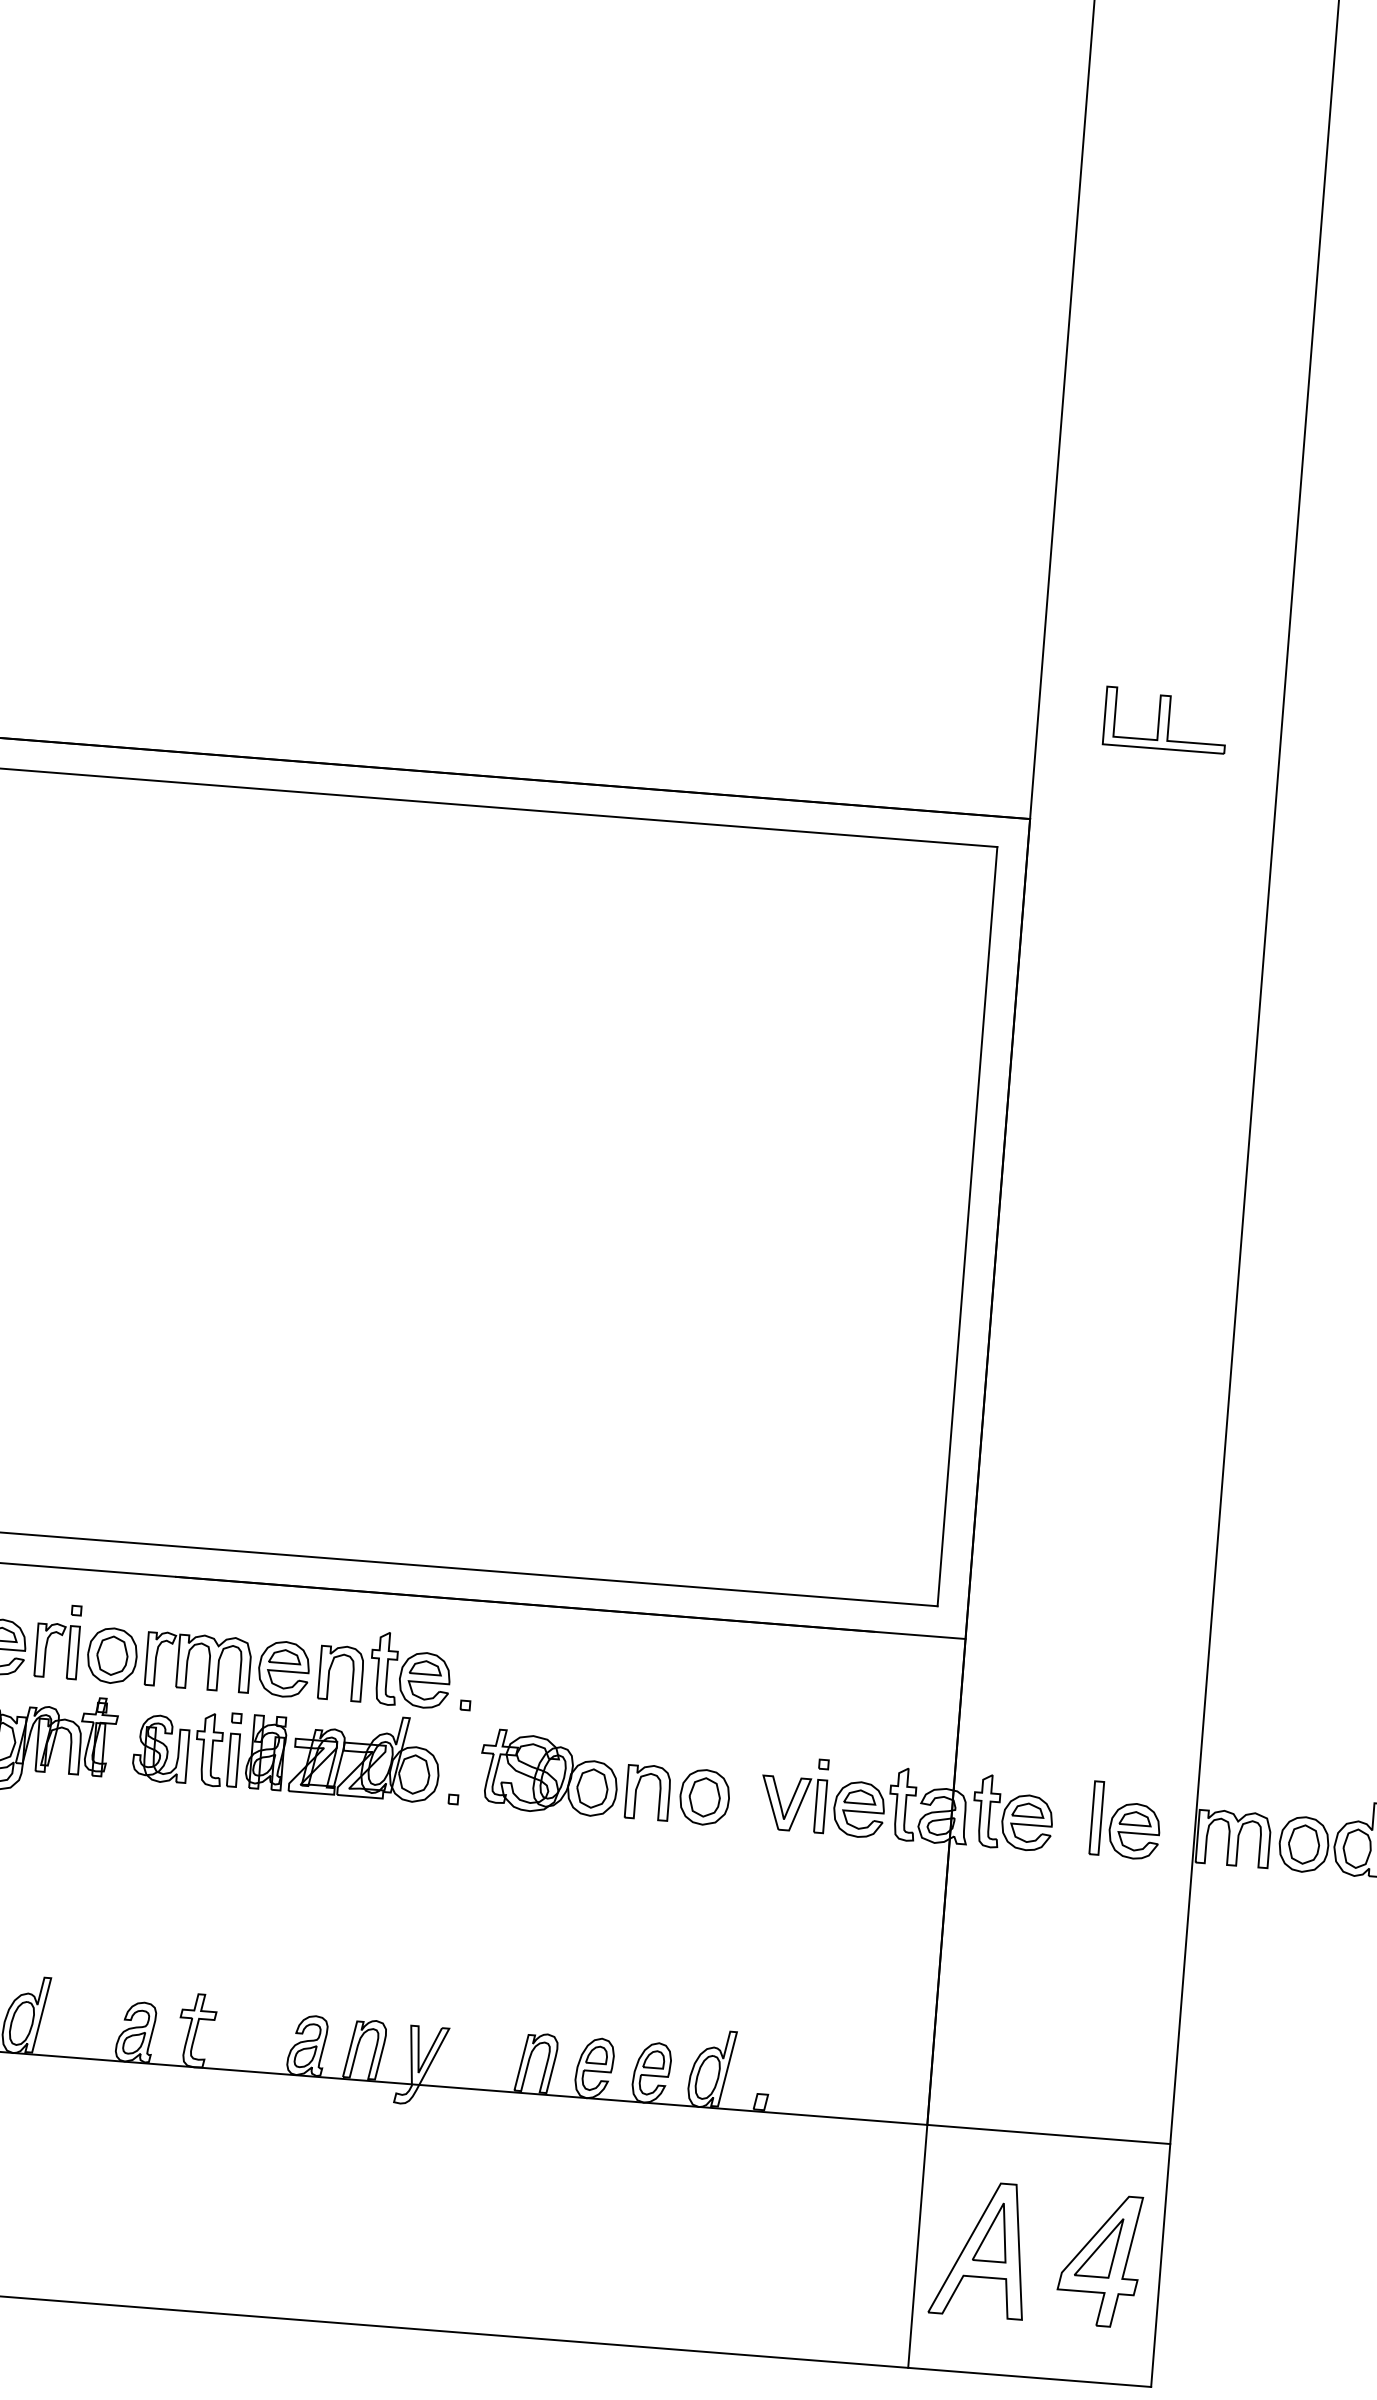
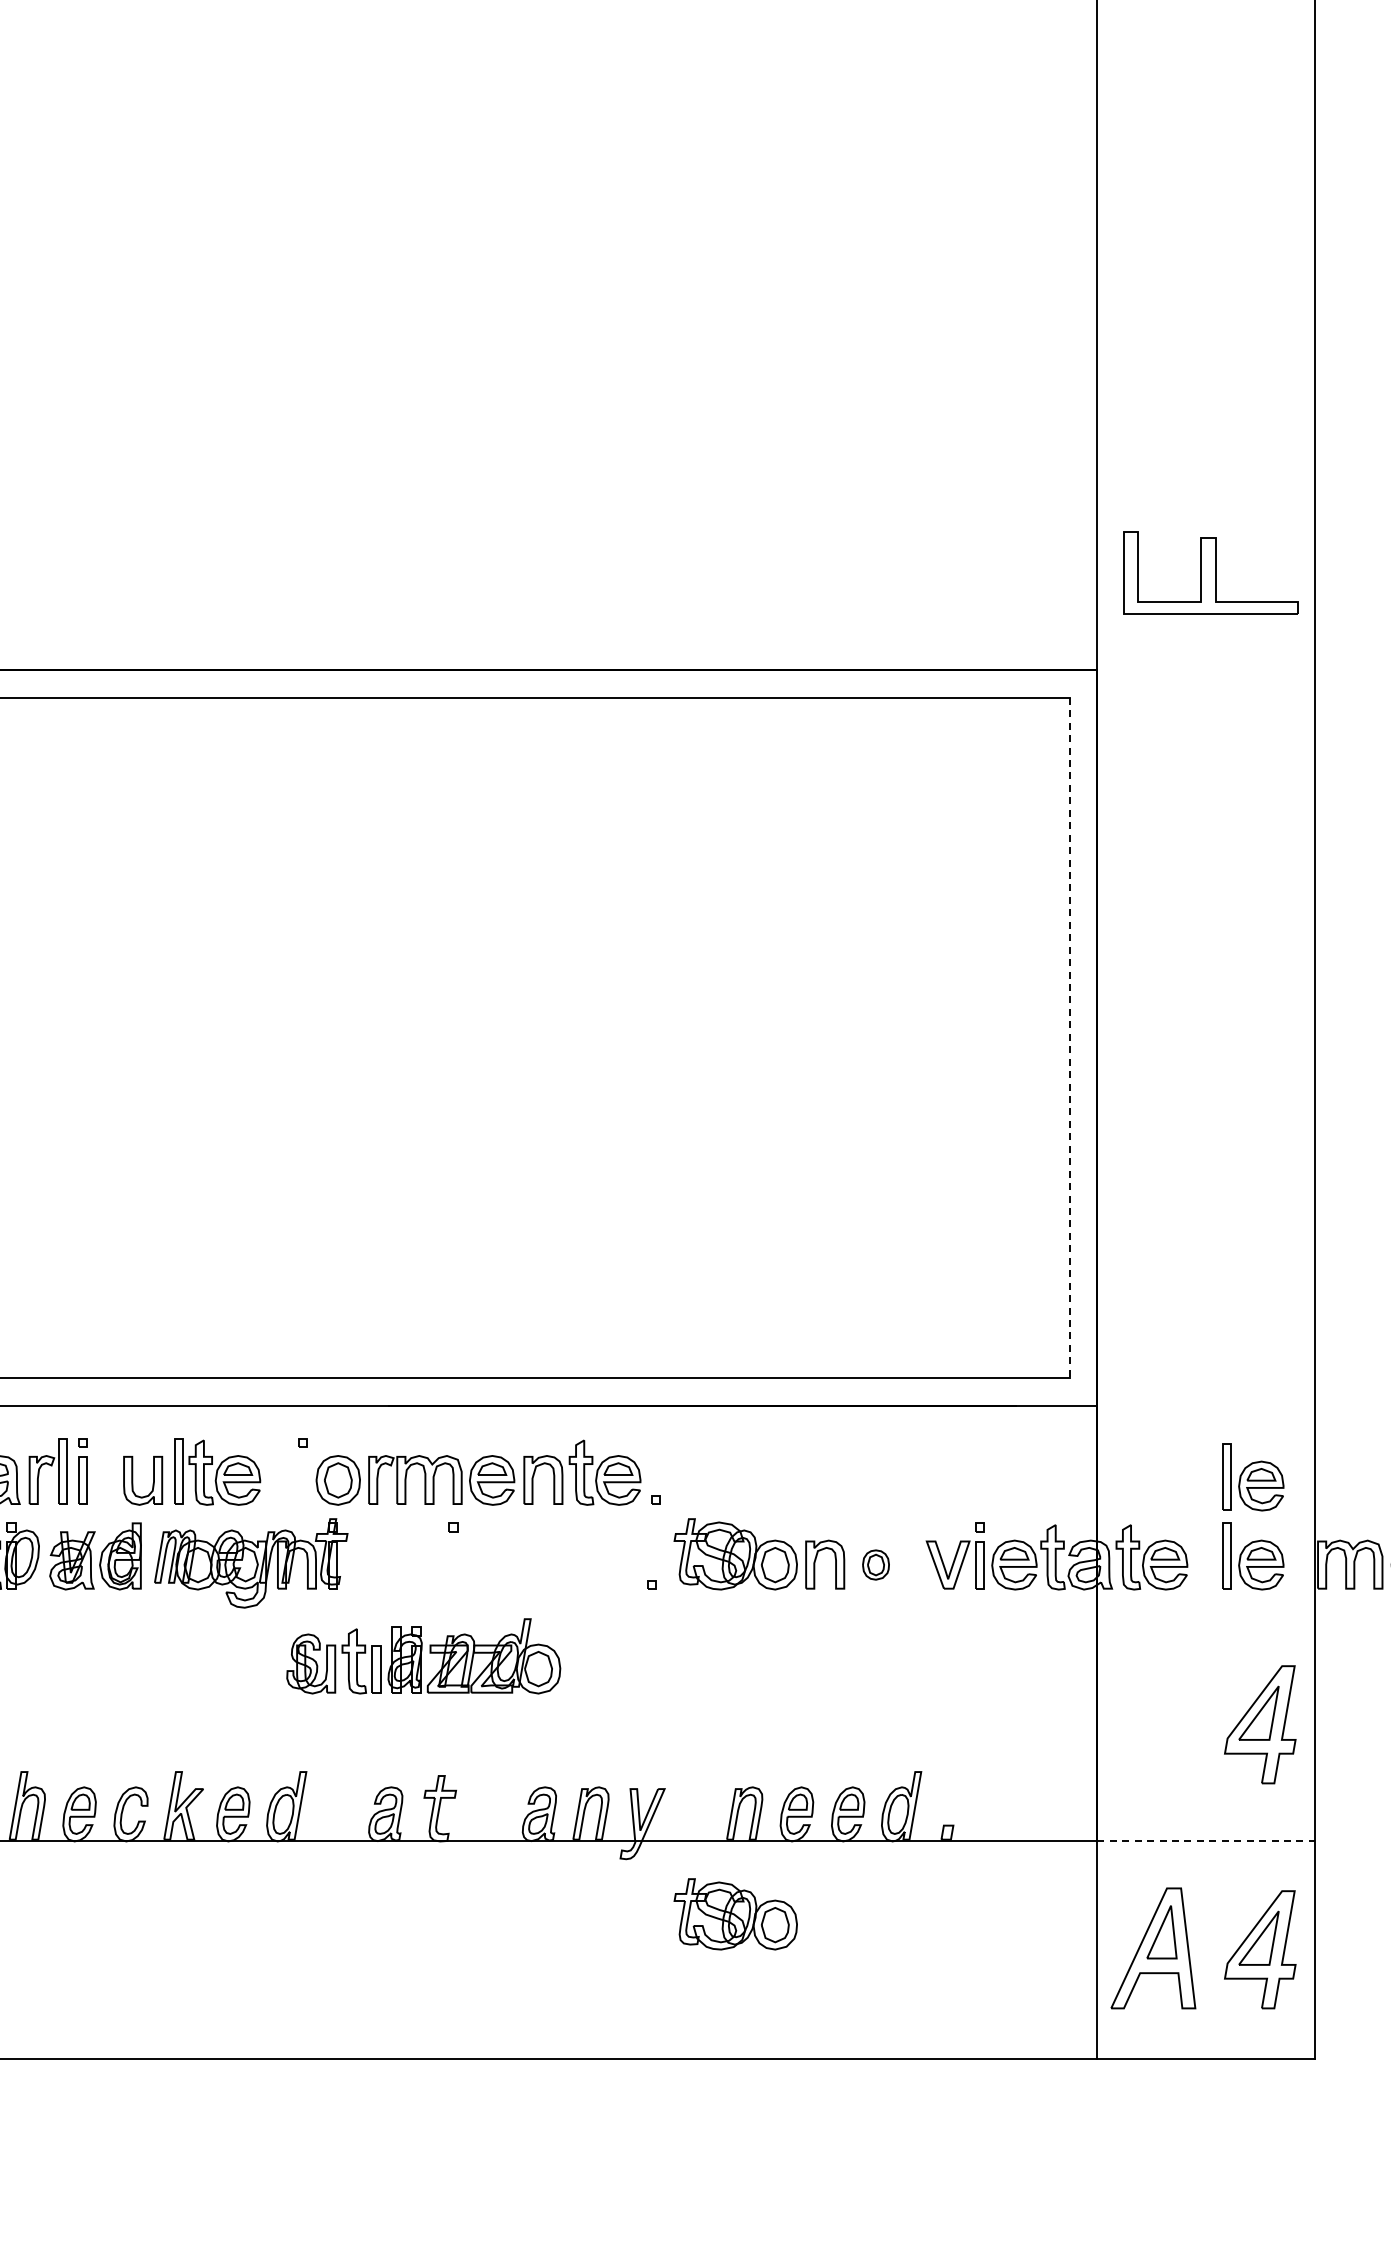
part: (1166, 719) -> (1211, 572), size x1.6
line: (967, 1227) -> (1070, 1038), solid -> dashed
part: (46, 1649) -> (279, 1479), removed
part: (1133, 1732) -> (1253, 1477), added
part: (286, 1750) -> (423, 1656), moved
part: (704, 1796) -> (875, 1564), size x0.6
part: (1119, 2008) -> (1260, 1724), added
line: (1049, 2134) -> (1206, 1841), solid -> dashed
part: (517, 2174) -> (735, 1914), added

